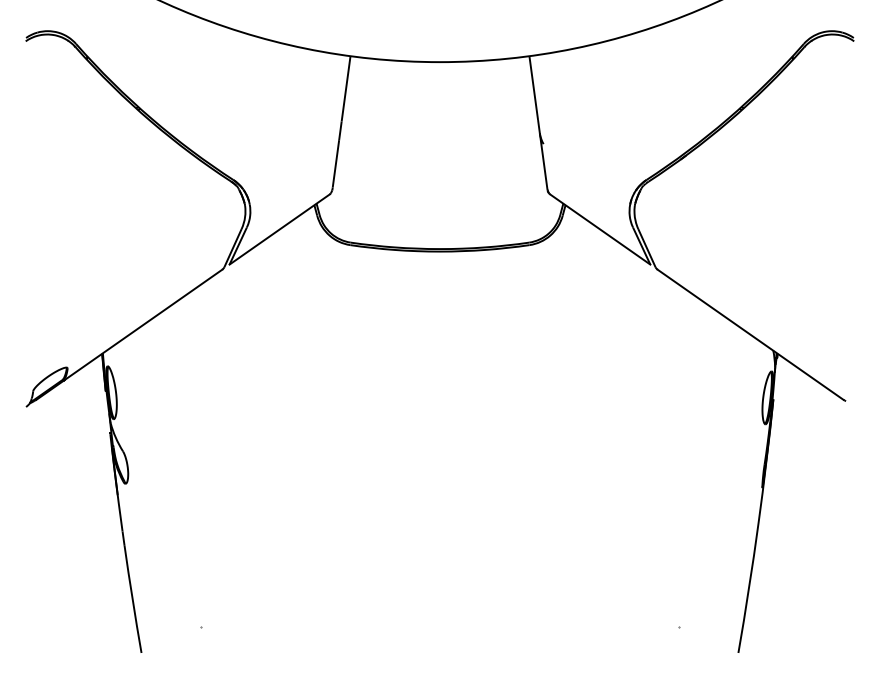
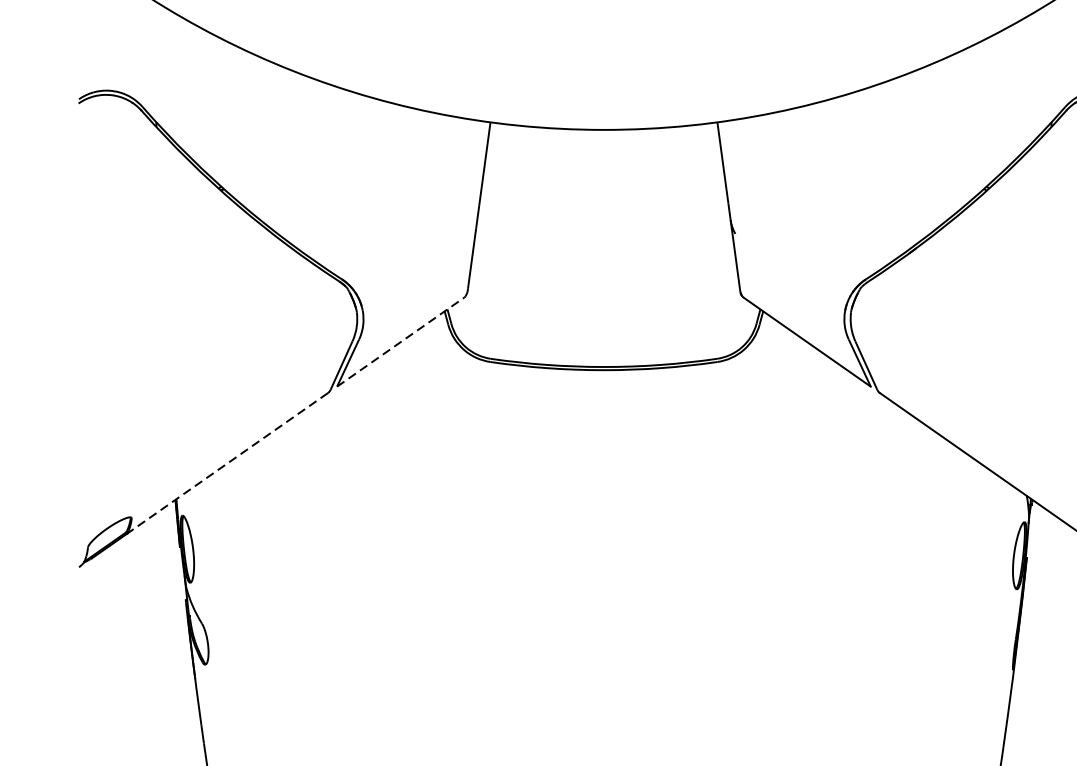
line: (280, 229) -> (401, 342), solid -> dashed
line: (142, 325) -> (226, 463), solid -> dashed

